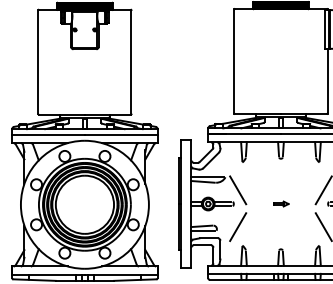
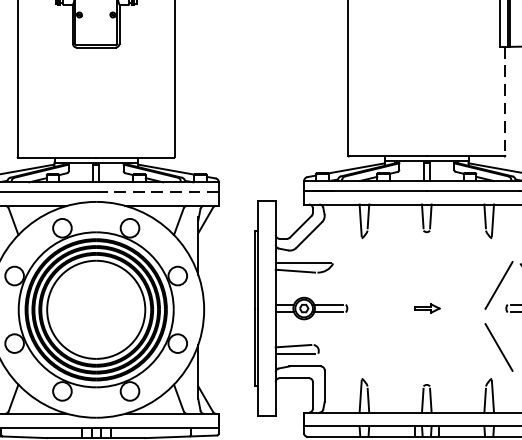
line: (327, 81) -> (505, 101), solid -> dashed
line: (120, 134) -> (156, 191), solid -> dashed
line: (238, 190) -> (355, 285), removed
line: (238, 226) -> (355, 346), removed

